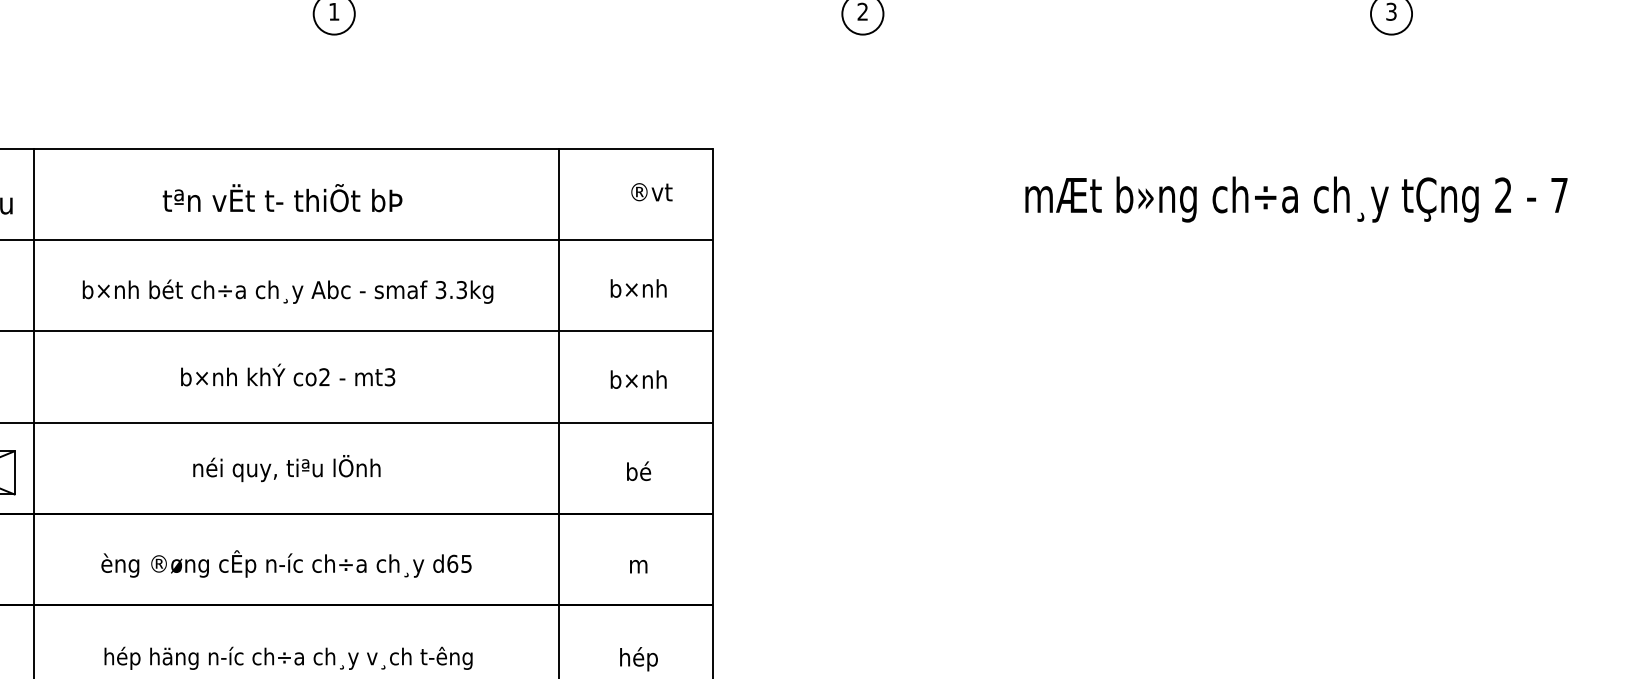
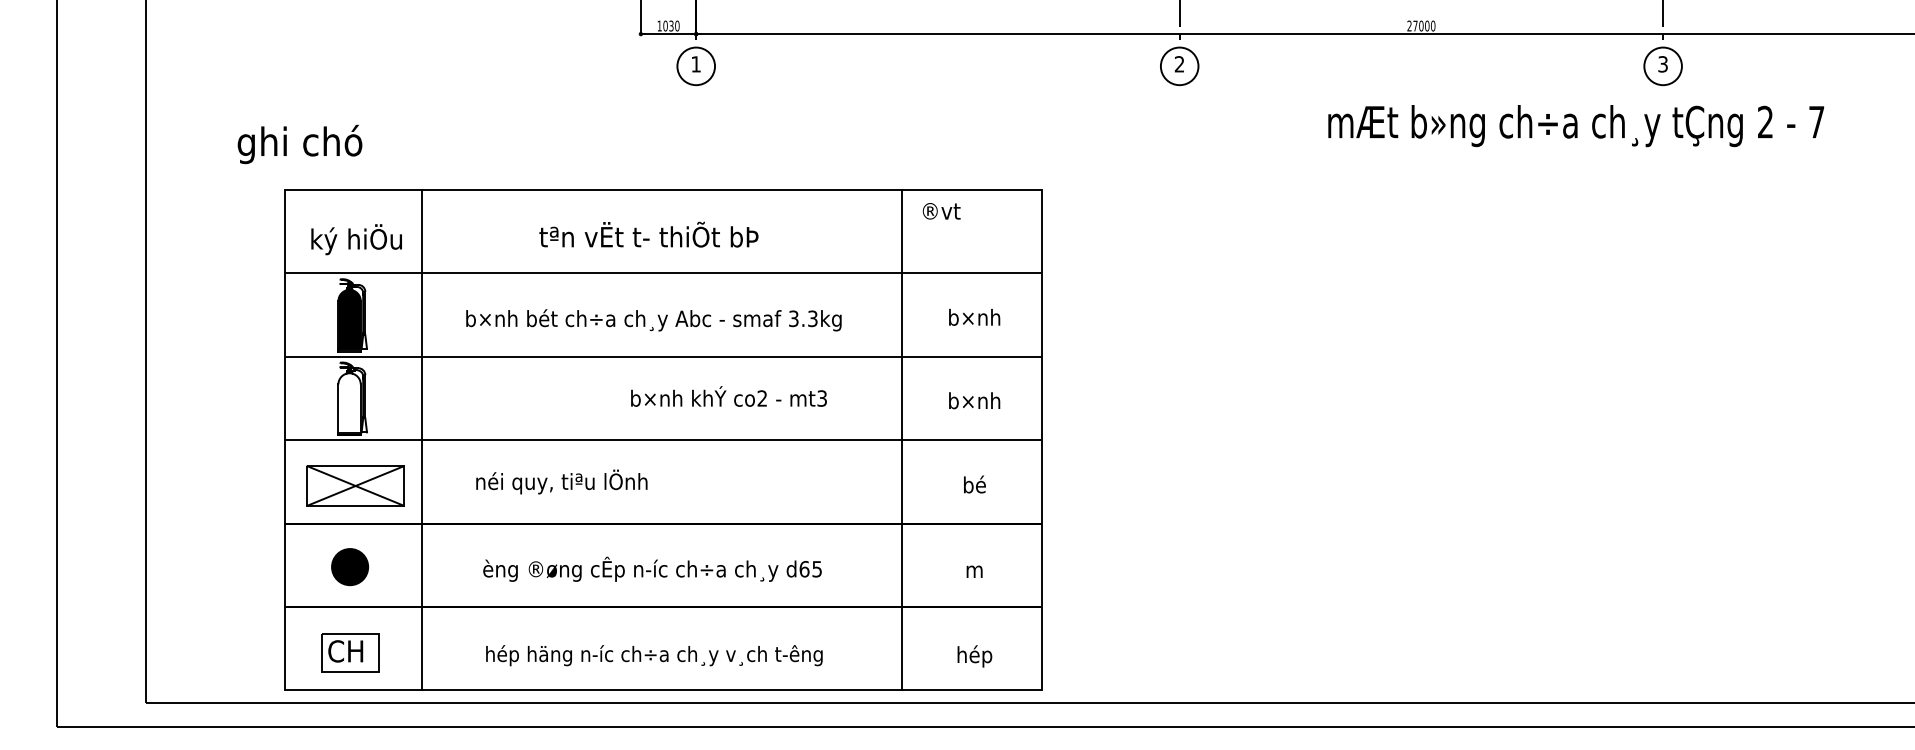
text: (651, 192) -> (941, 211), moved
text: (1296, 200) -> (1576, 126), moved
text: (287, 375) -> (728, 396), moved
text: (286, 467) -> (561, 481), moved

